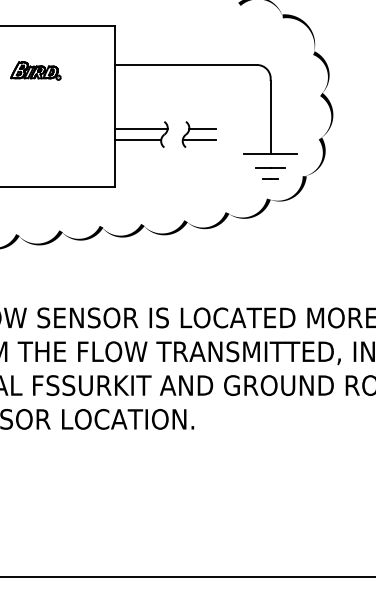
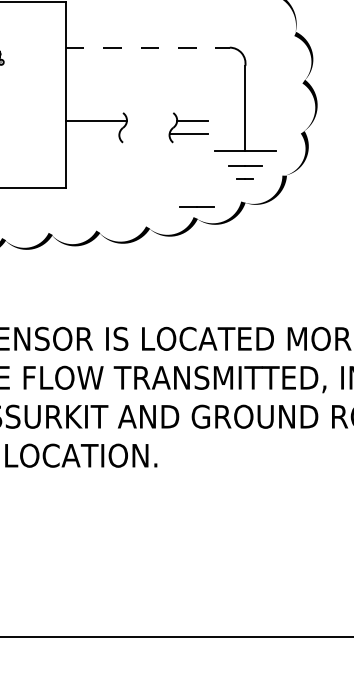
line: (186, 65) -> (148, 48), solid -> dashed
part: (198, 134) -> (187, 127), moved
line: (137, 139) -> (92, 133), removed
line: (228, 202) -> (196, 205), added

